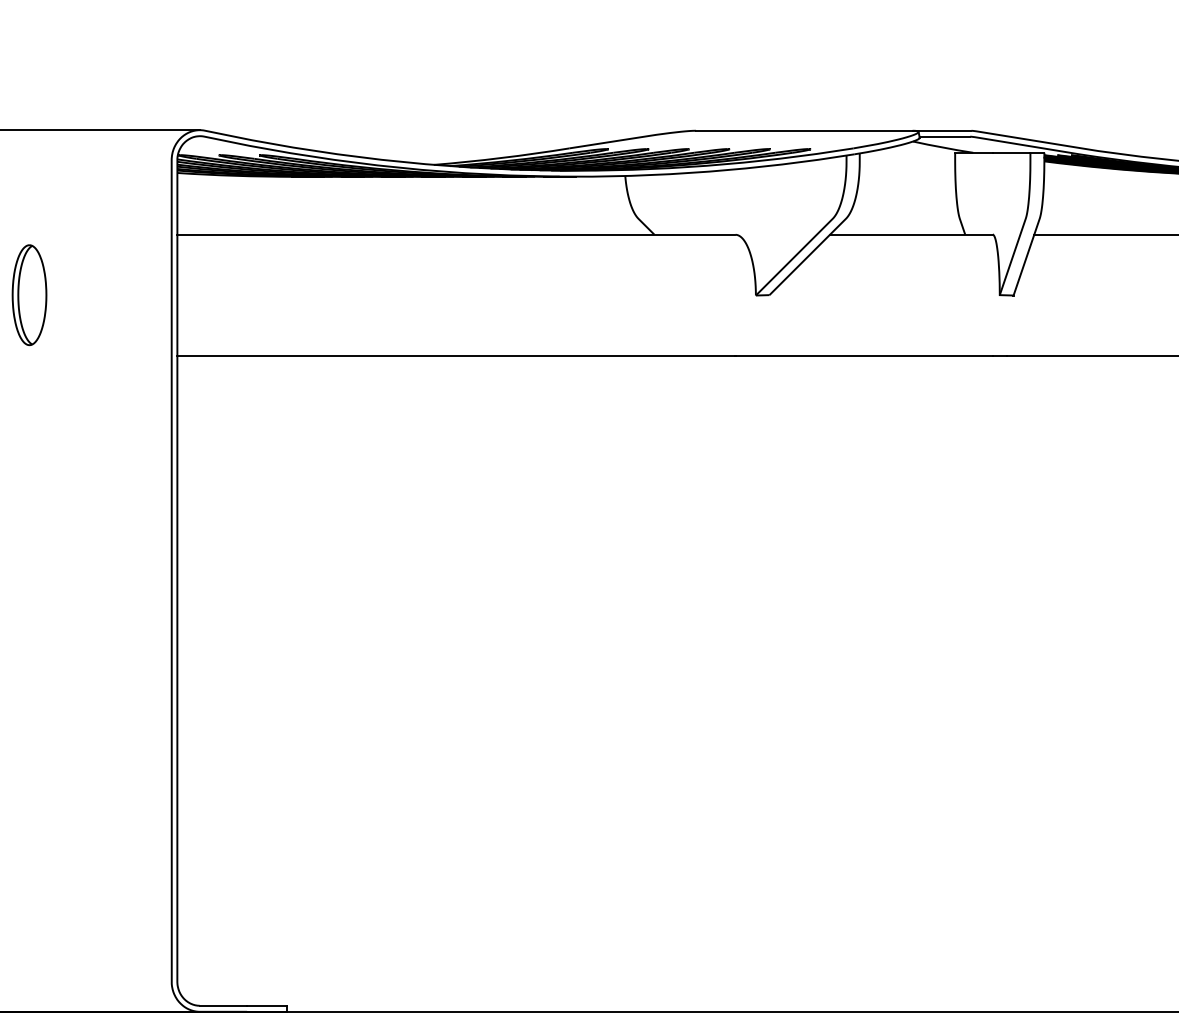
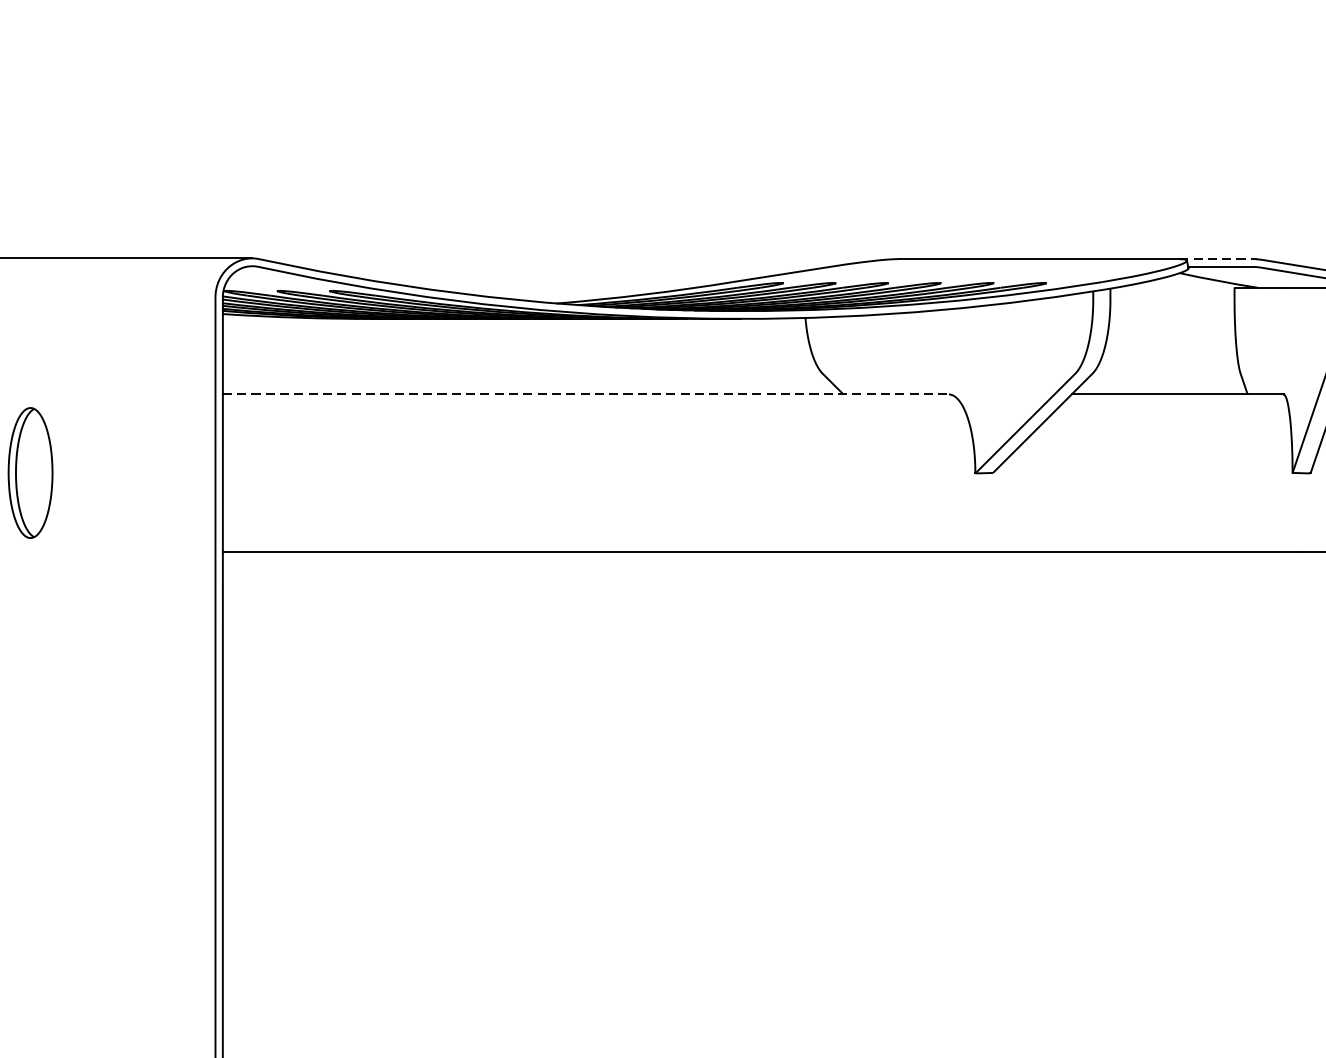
line: (942, 130) -> (1218, 258), solid -> dashed
line: (456, 234) -> (585, 394), solid -> dashed

